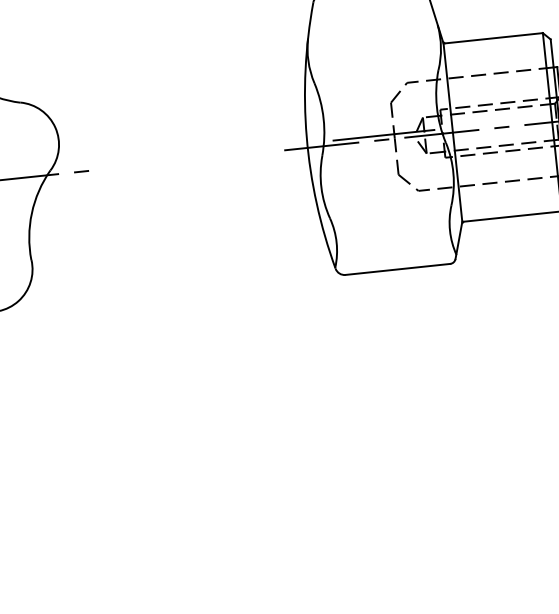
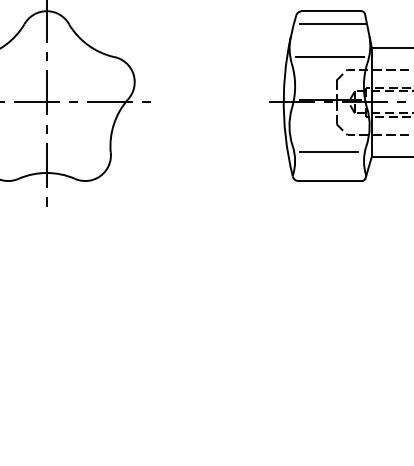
line: (374, 11) -> (332, 24), added
line: (375, 66) -> (329, 57), added
line: (390, 222) -> (328, 152), added

